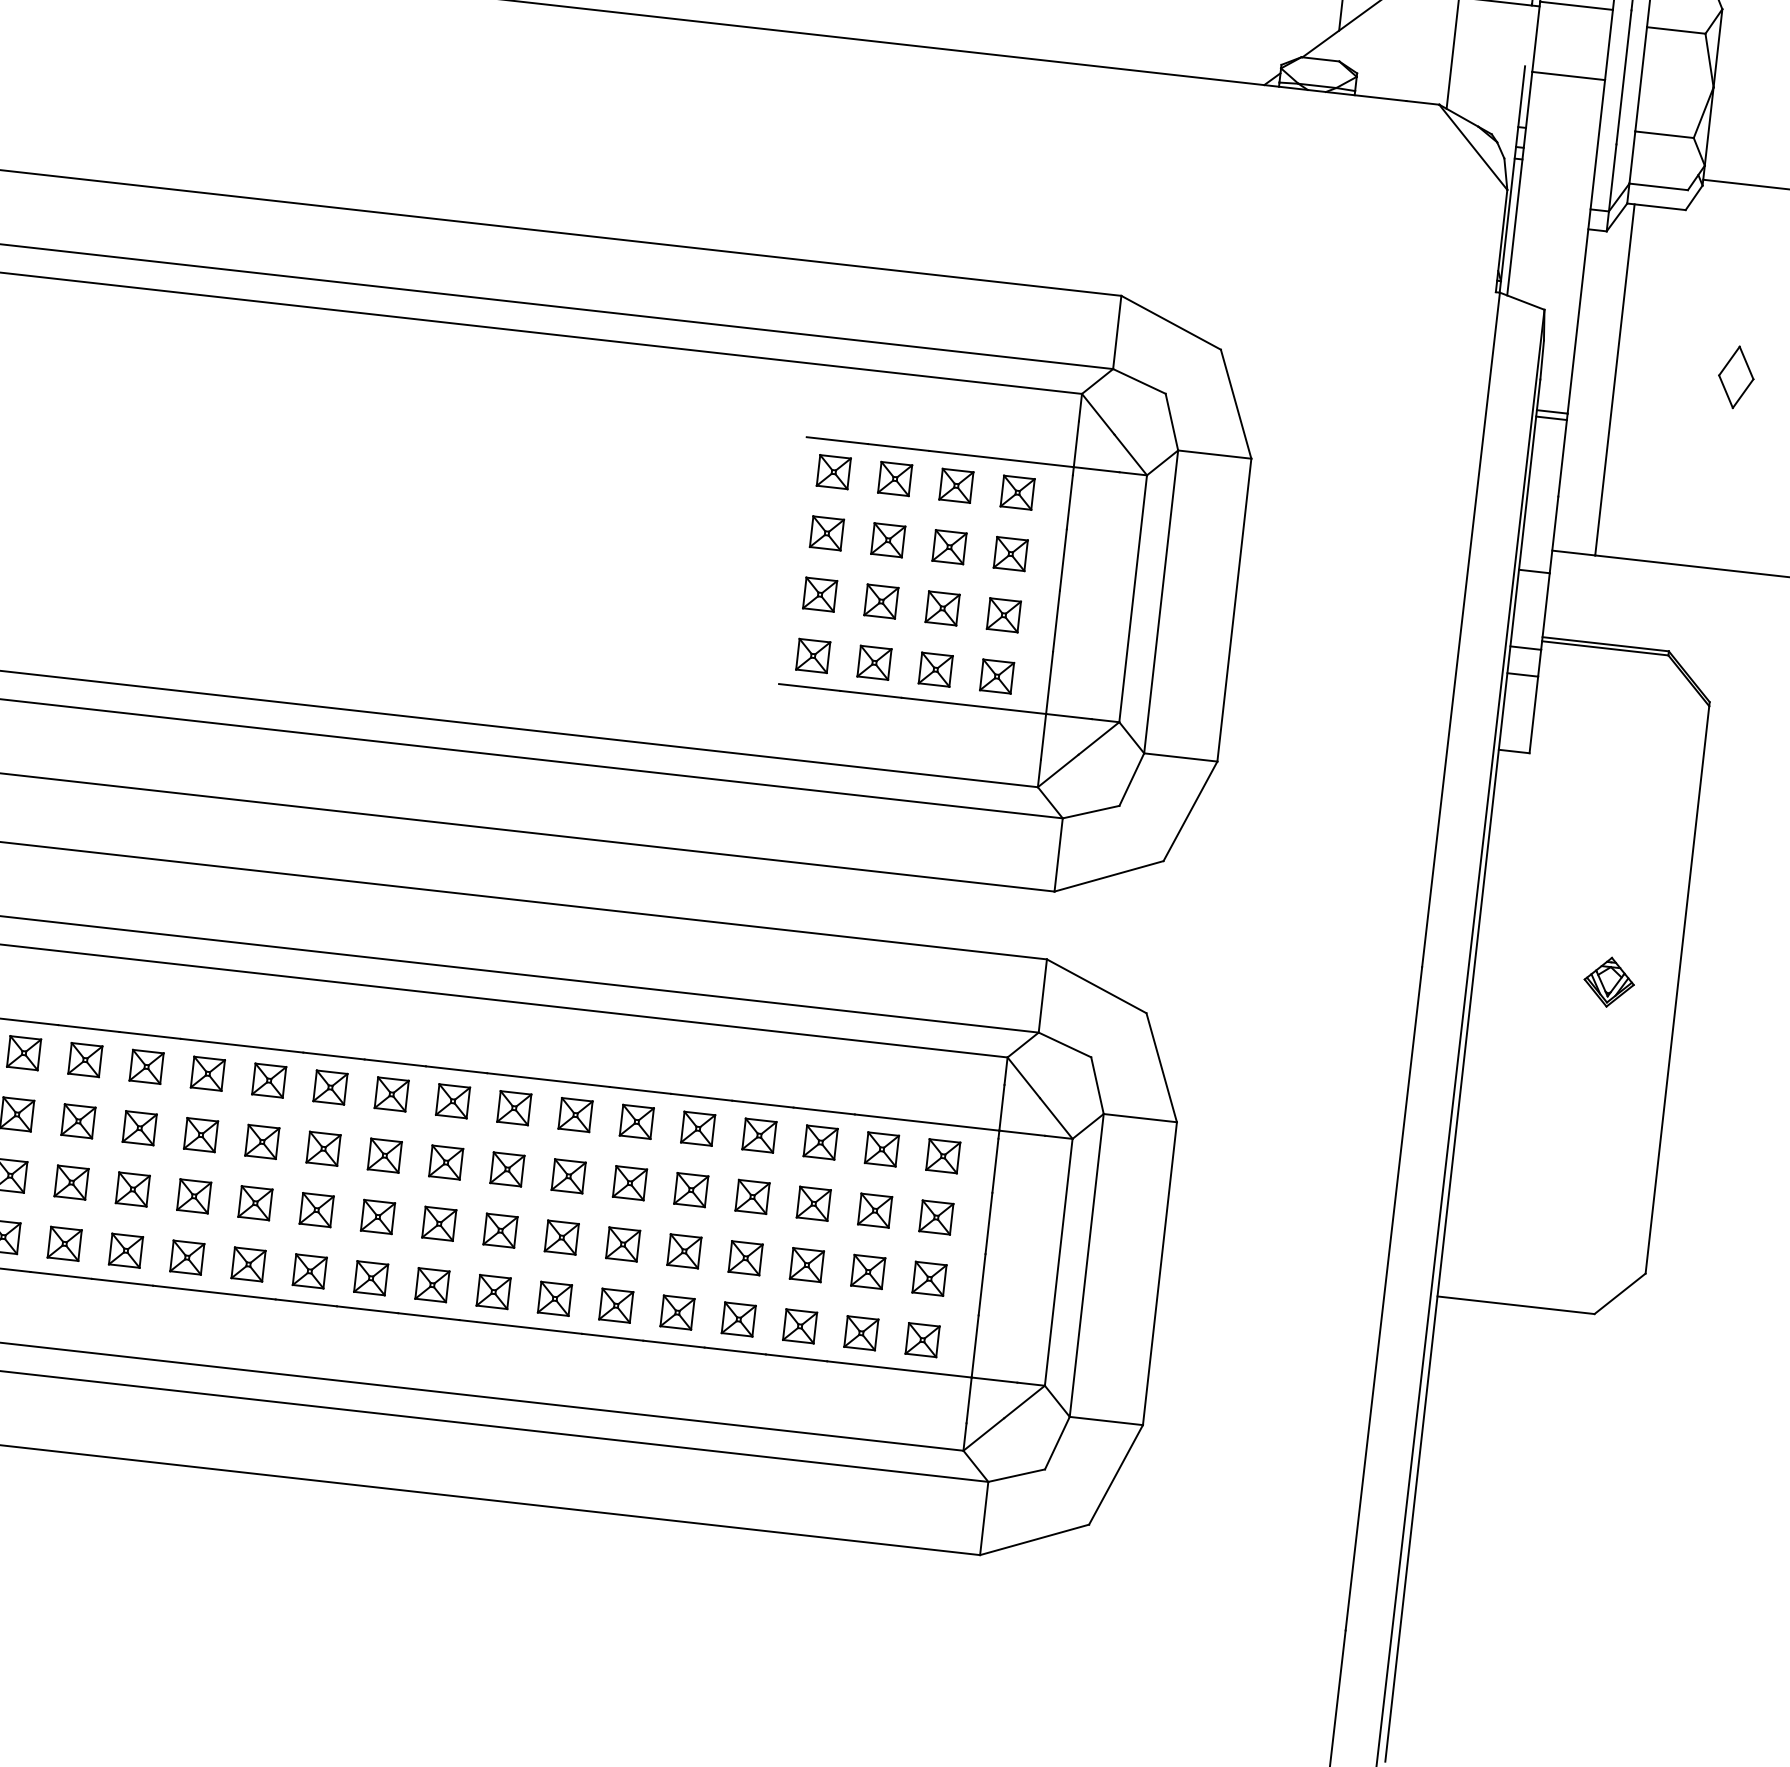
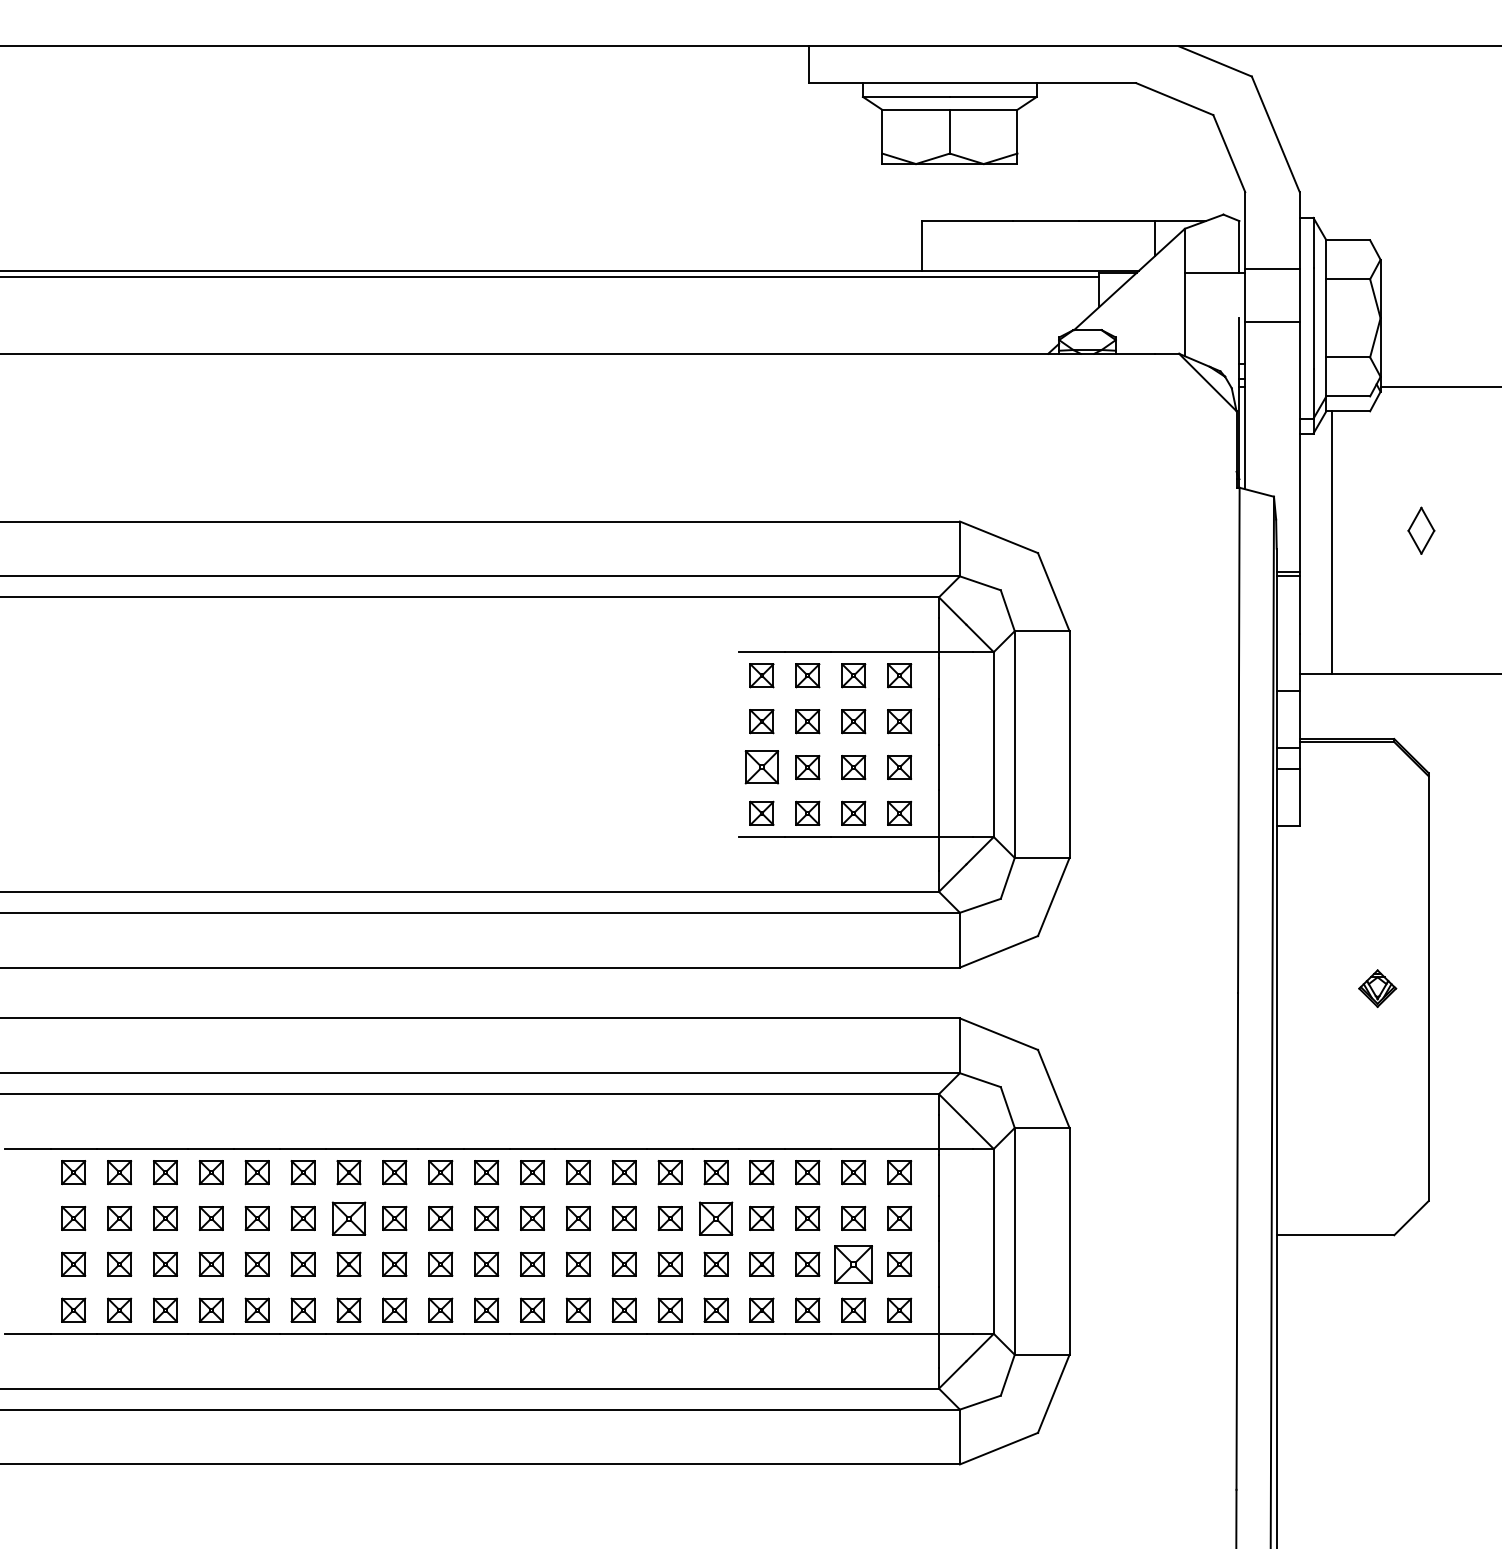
part: (819, 594) -> (761, 767), size x1.4
part: (200, 1133) -> (348, 1217), size x1.4
part: (690, 1188) -> (715, 1217), size x1.4
part: (868, 1270) -> (853, 1263), size x1.6

